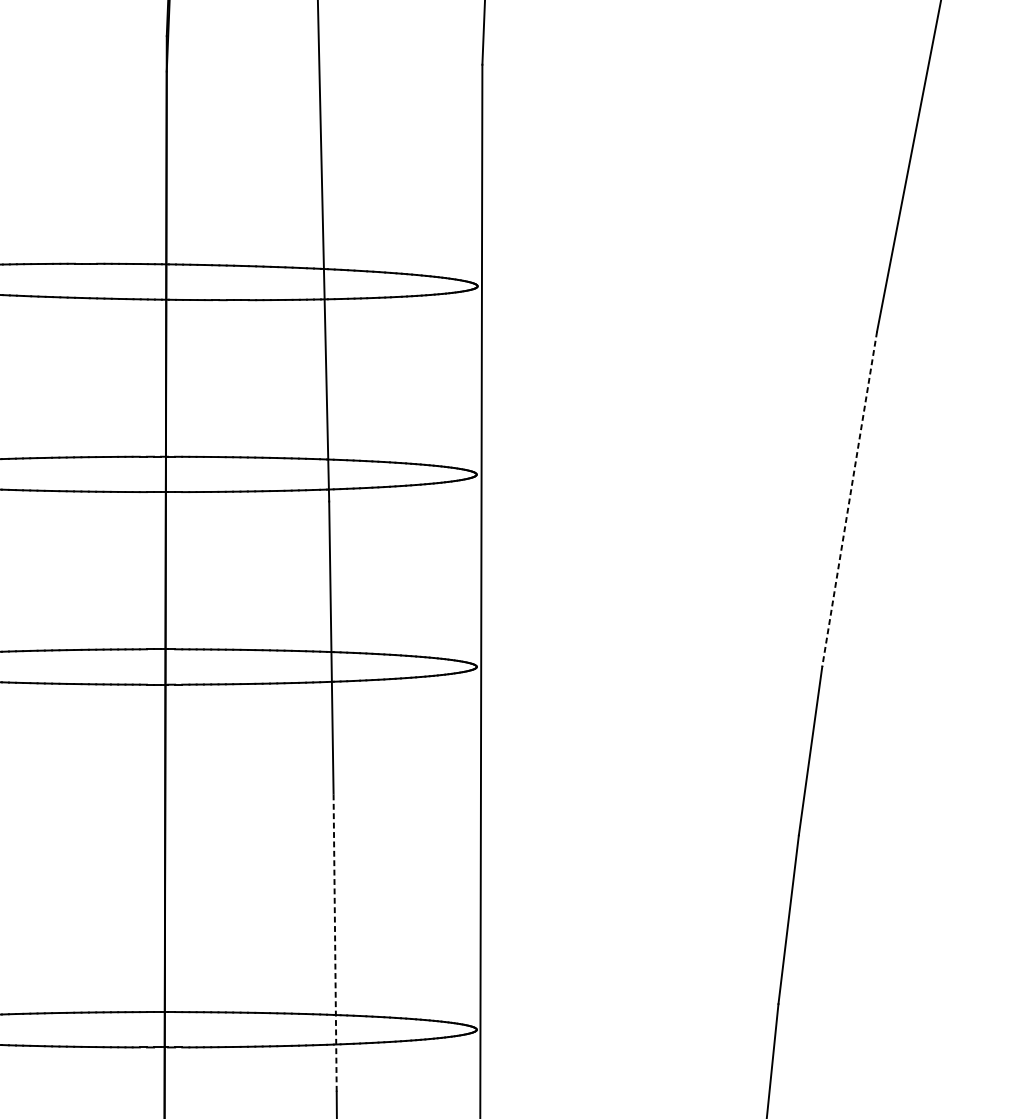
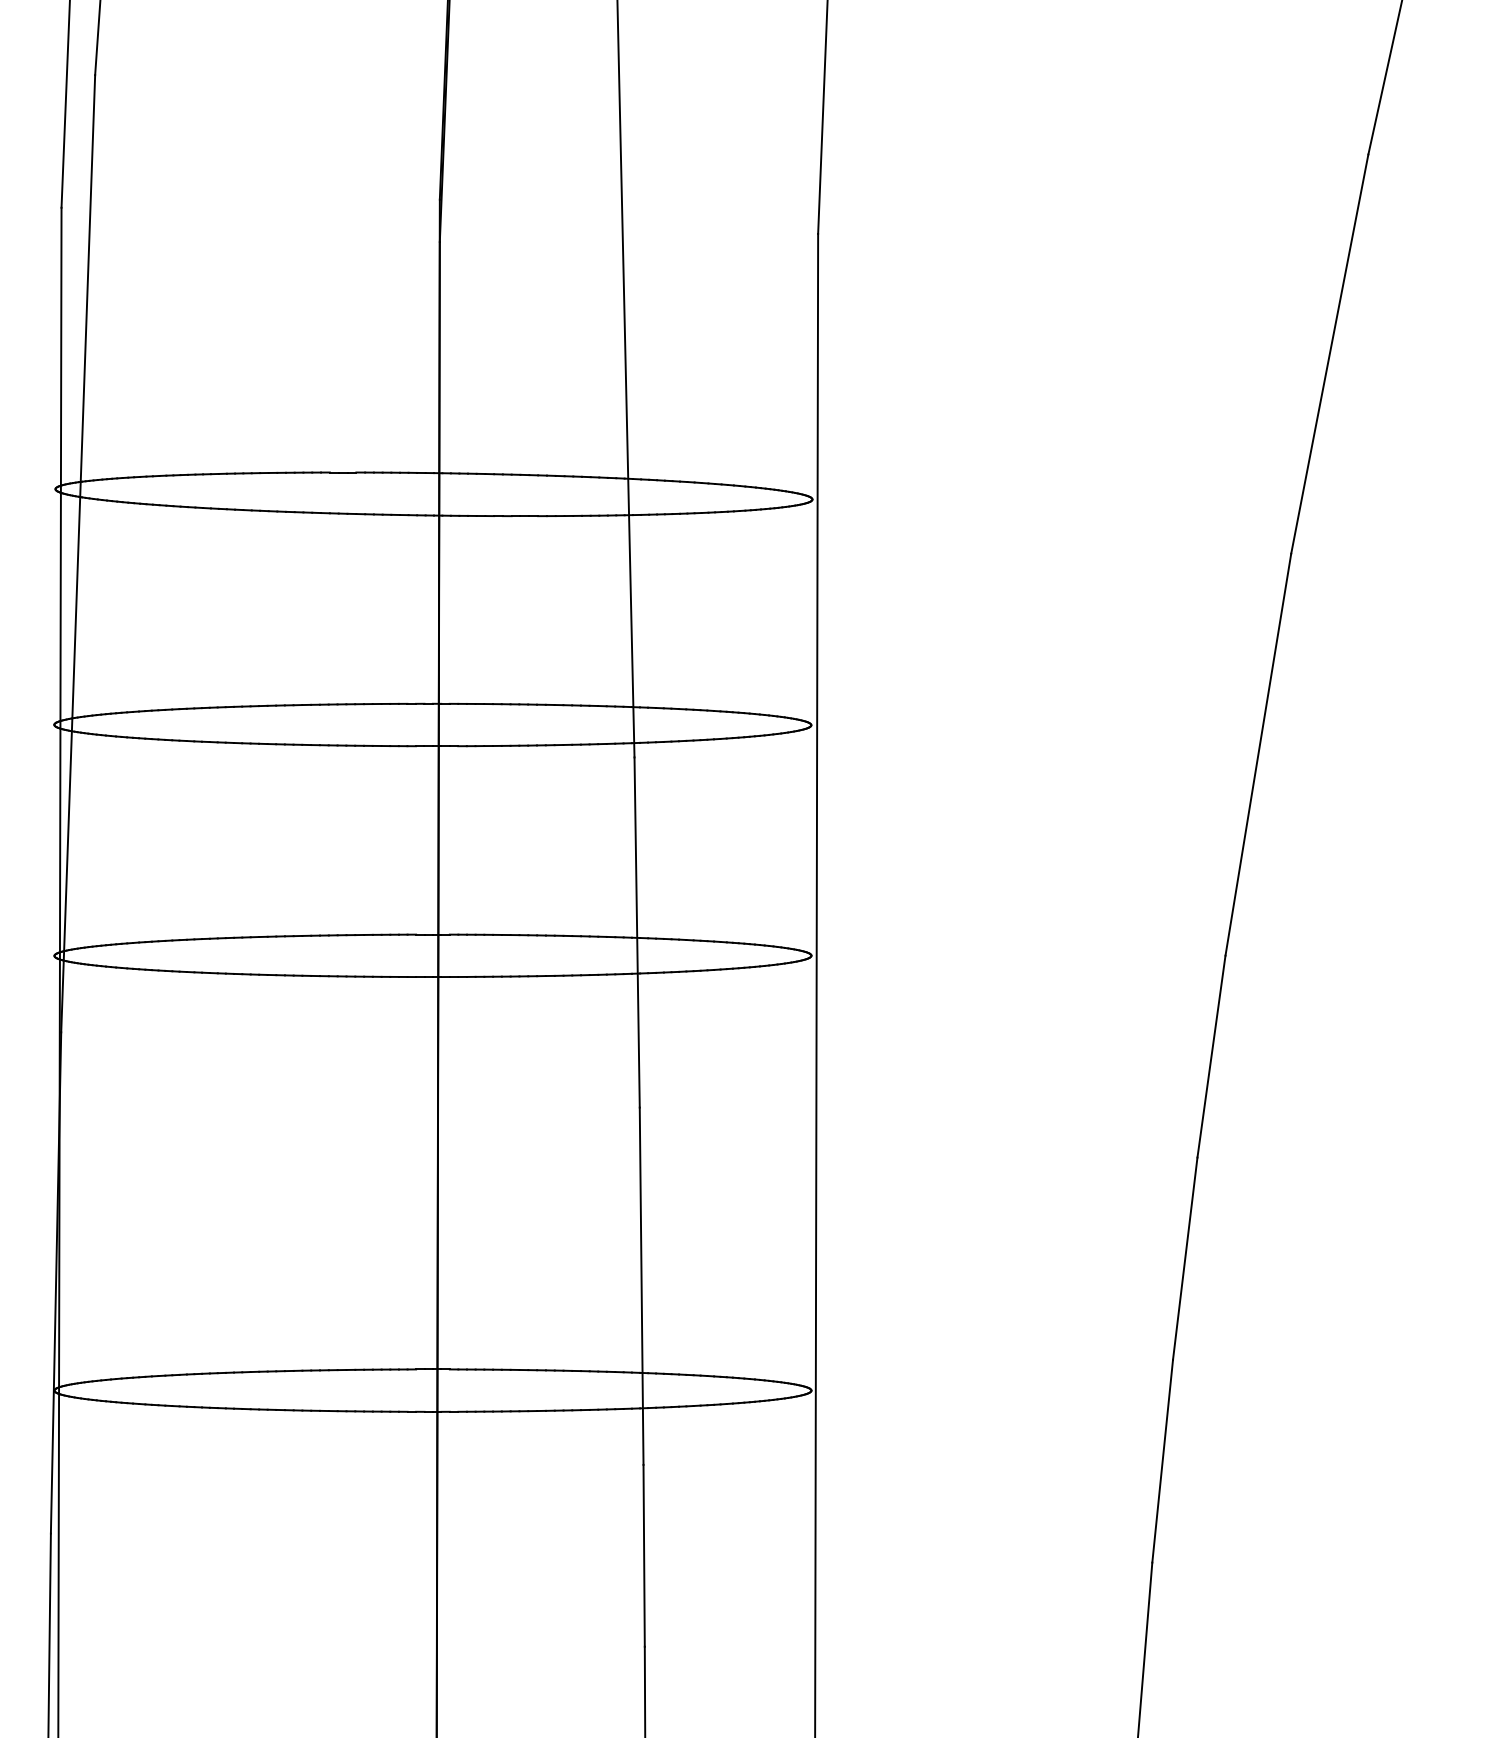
line: (849, 499) -> (1258, 754), dashed -> solid
line: (335, 942) -> (641, 1286), dashed -> solid

